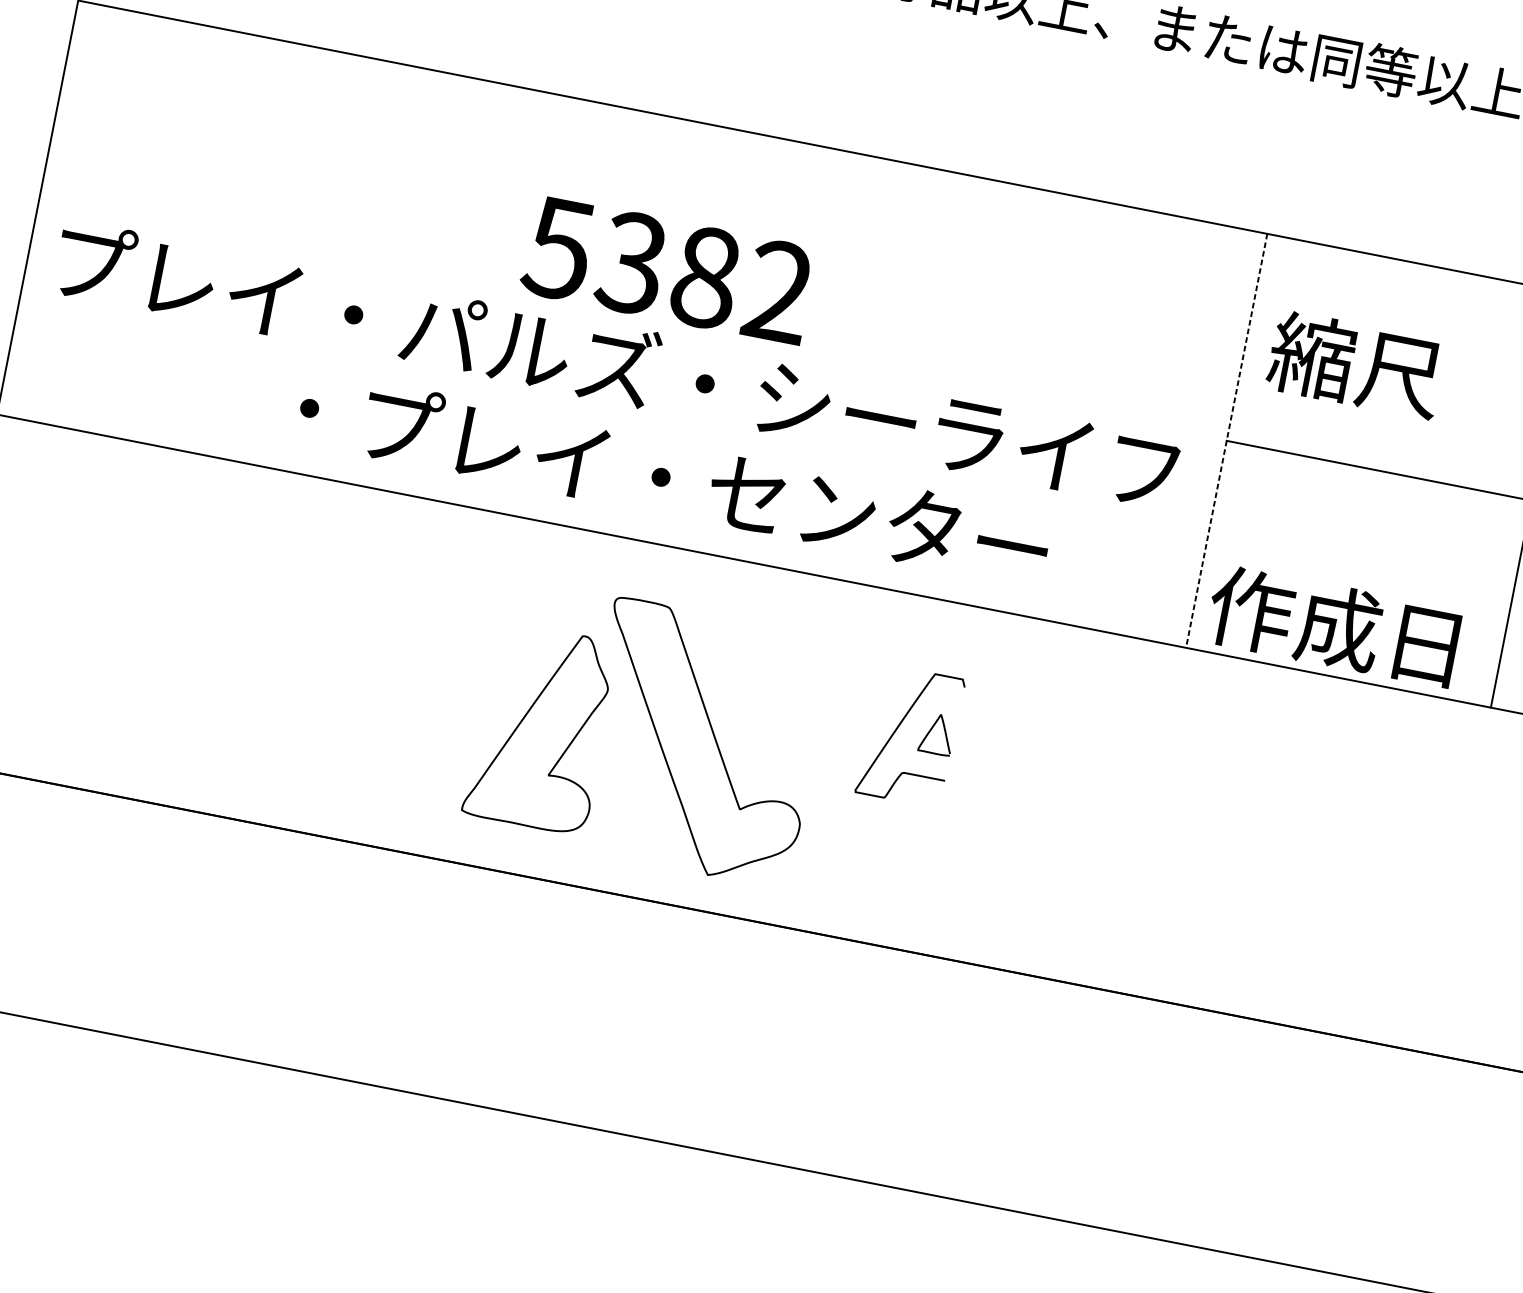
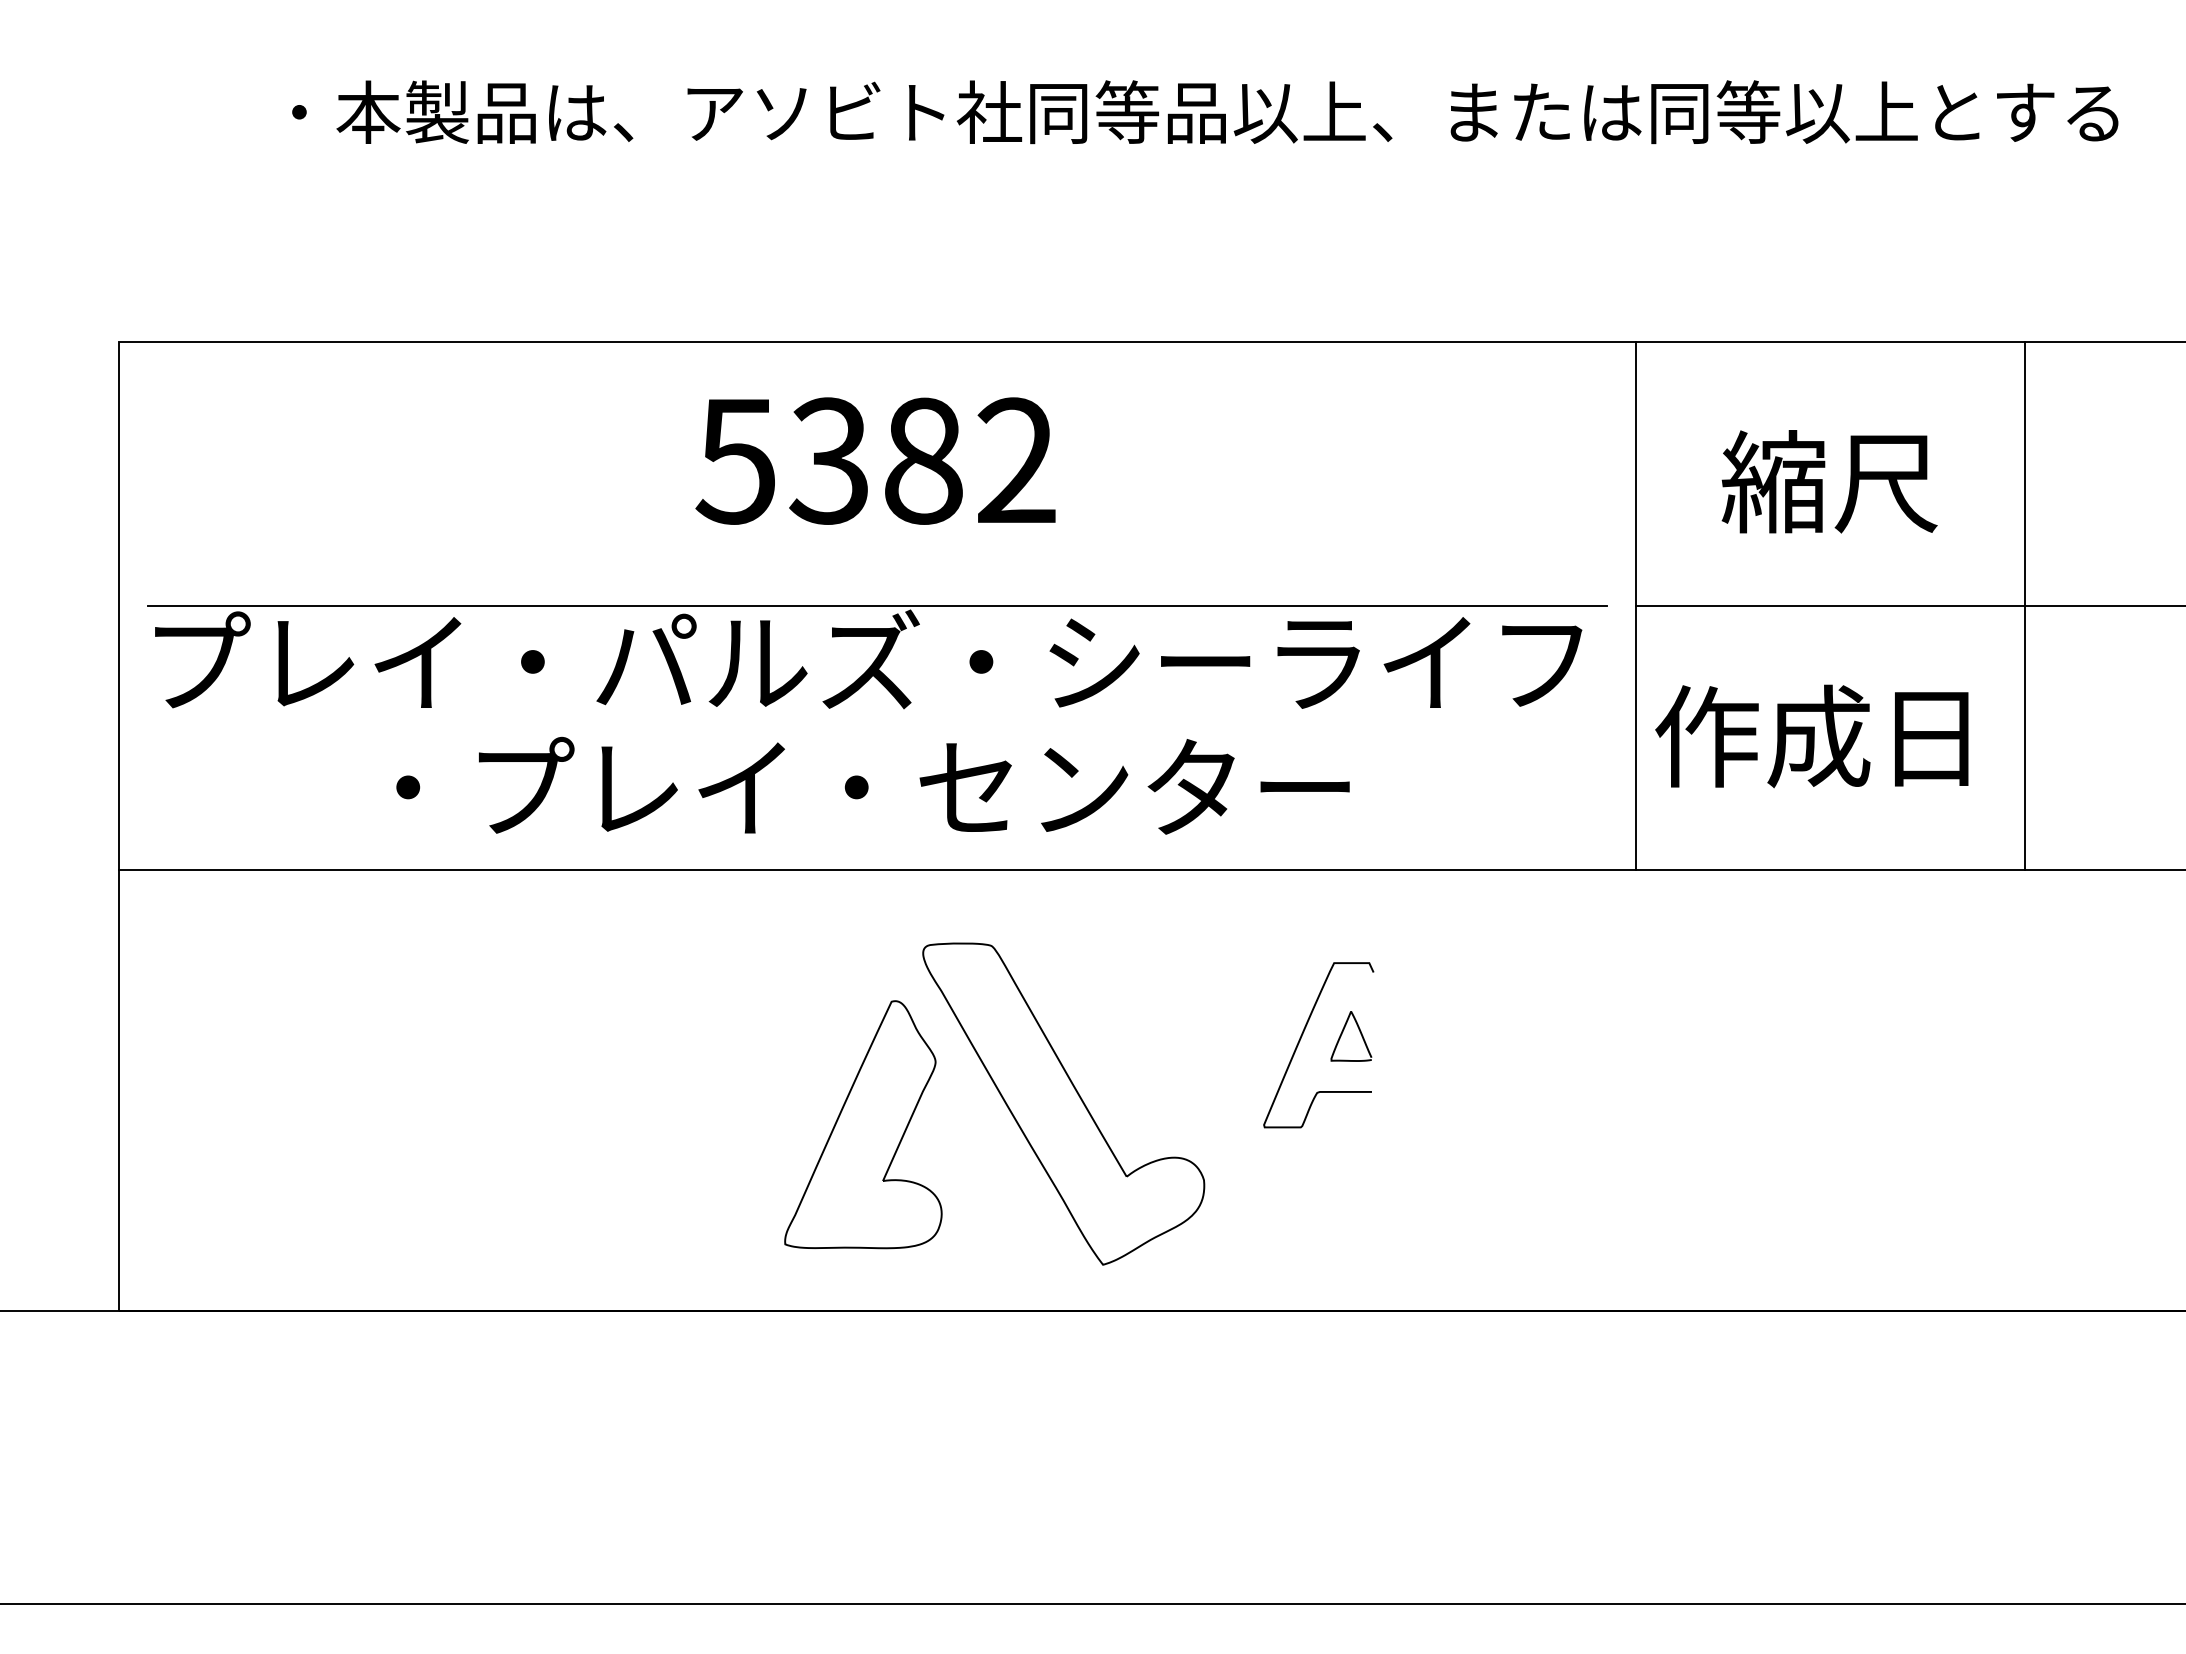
text: (668, 269) -> (875, 460), moved
line: (631, 324) -> (876, 606), added
text: (1355, 364) -> (1829, 481), moved
line: (1227, 441) -> (1636, 606), dashed -> solid
text: (673, 478) -> (872, 785), moved
text: (1333, 626) -> (1811, 736), moved

